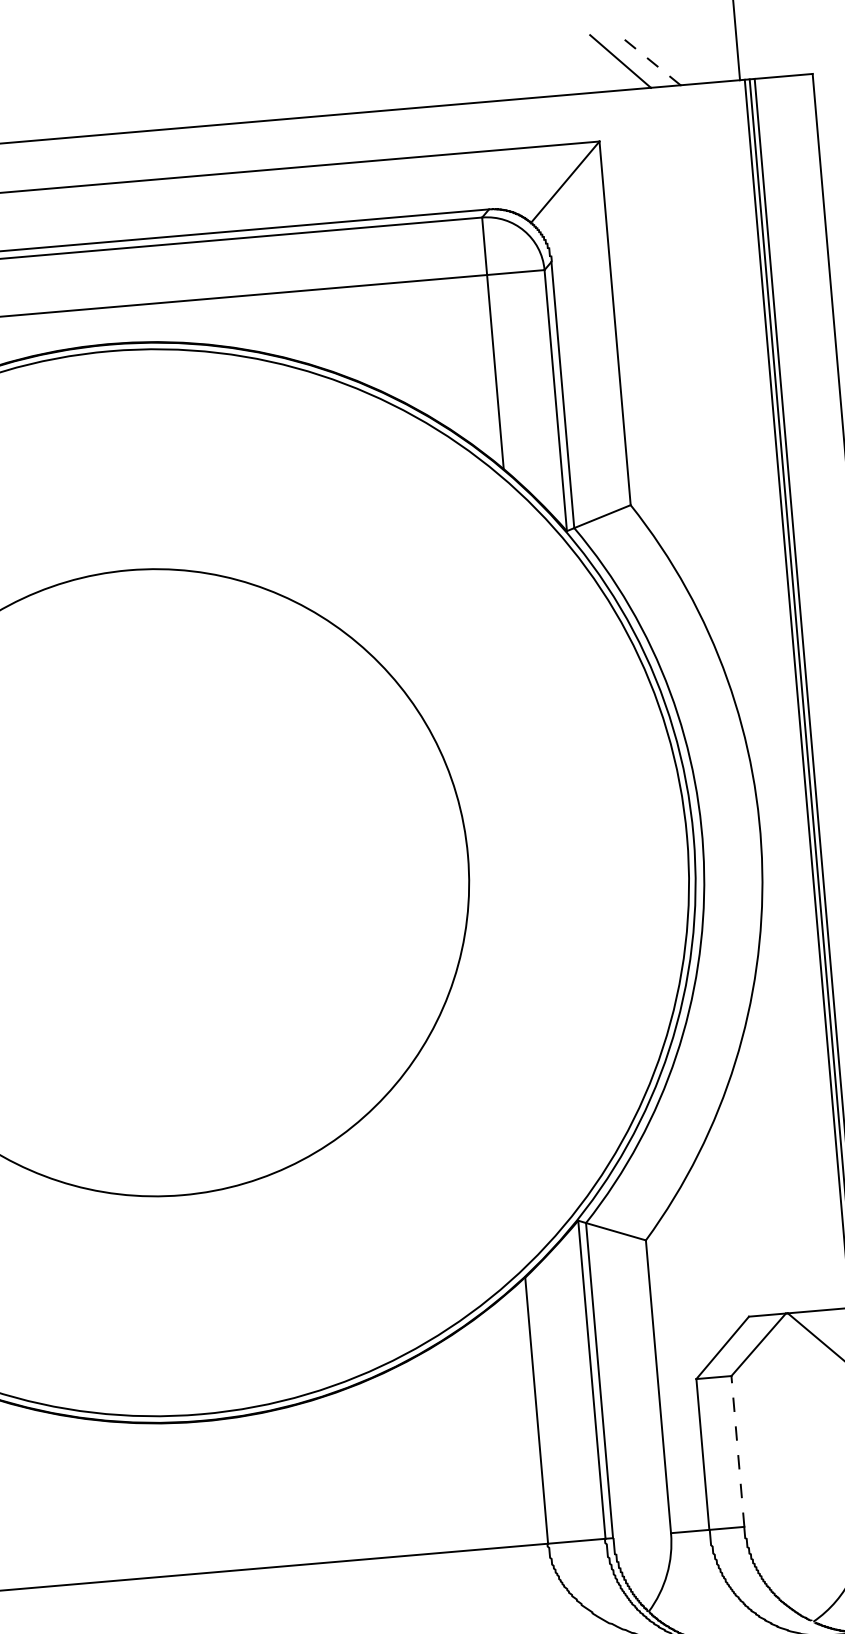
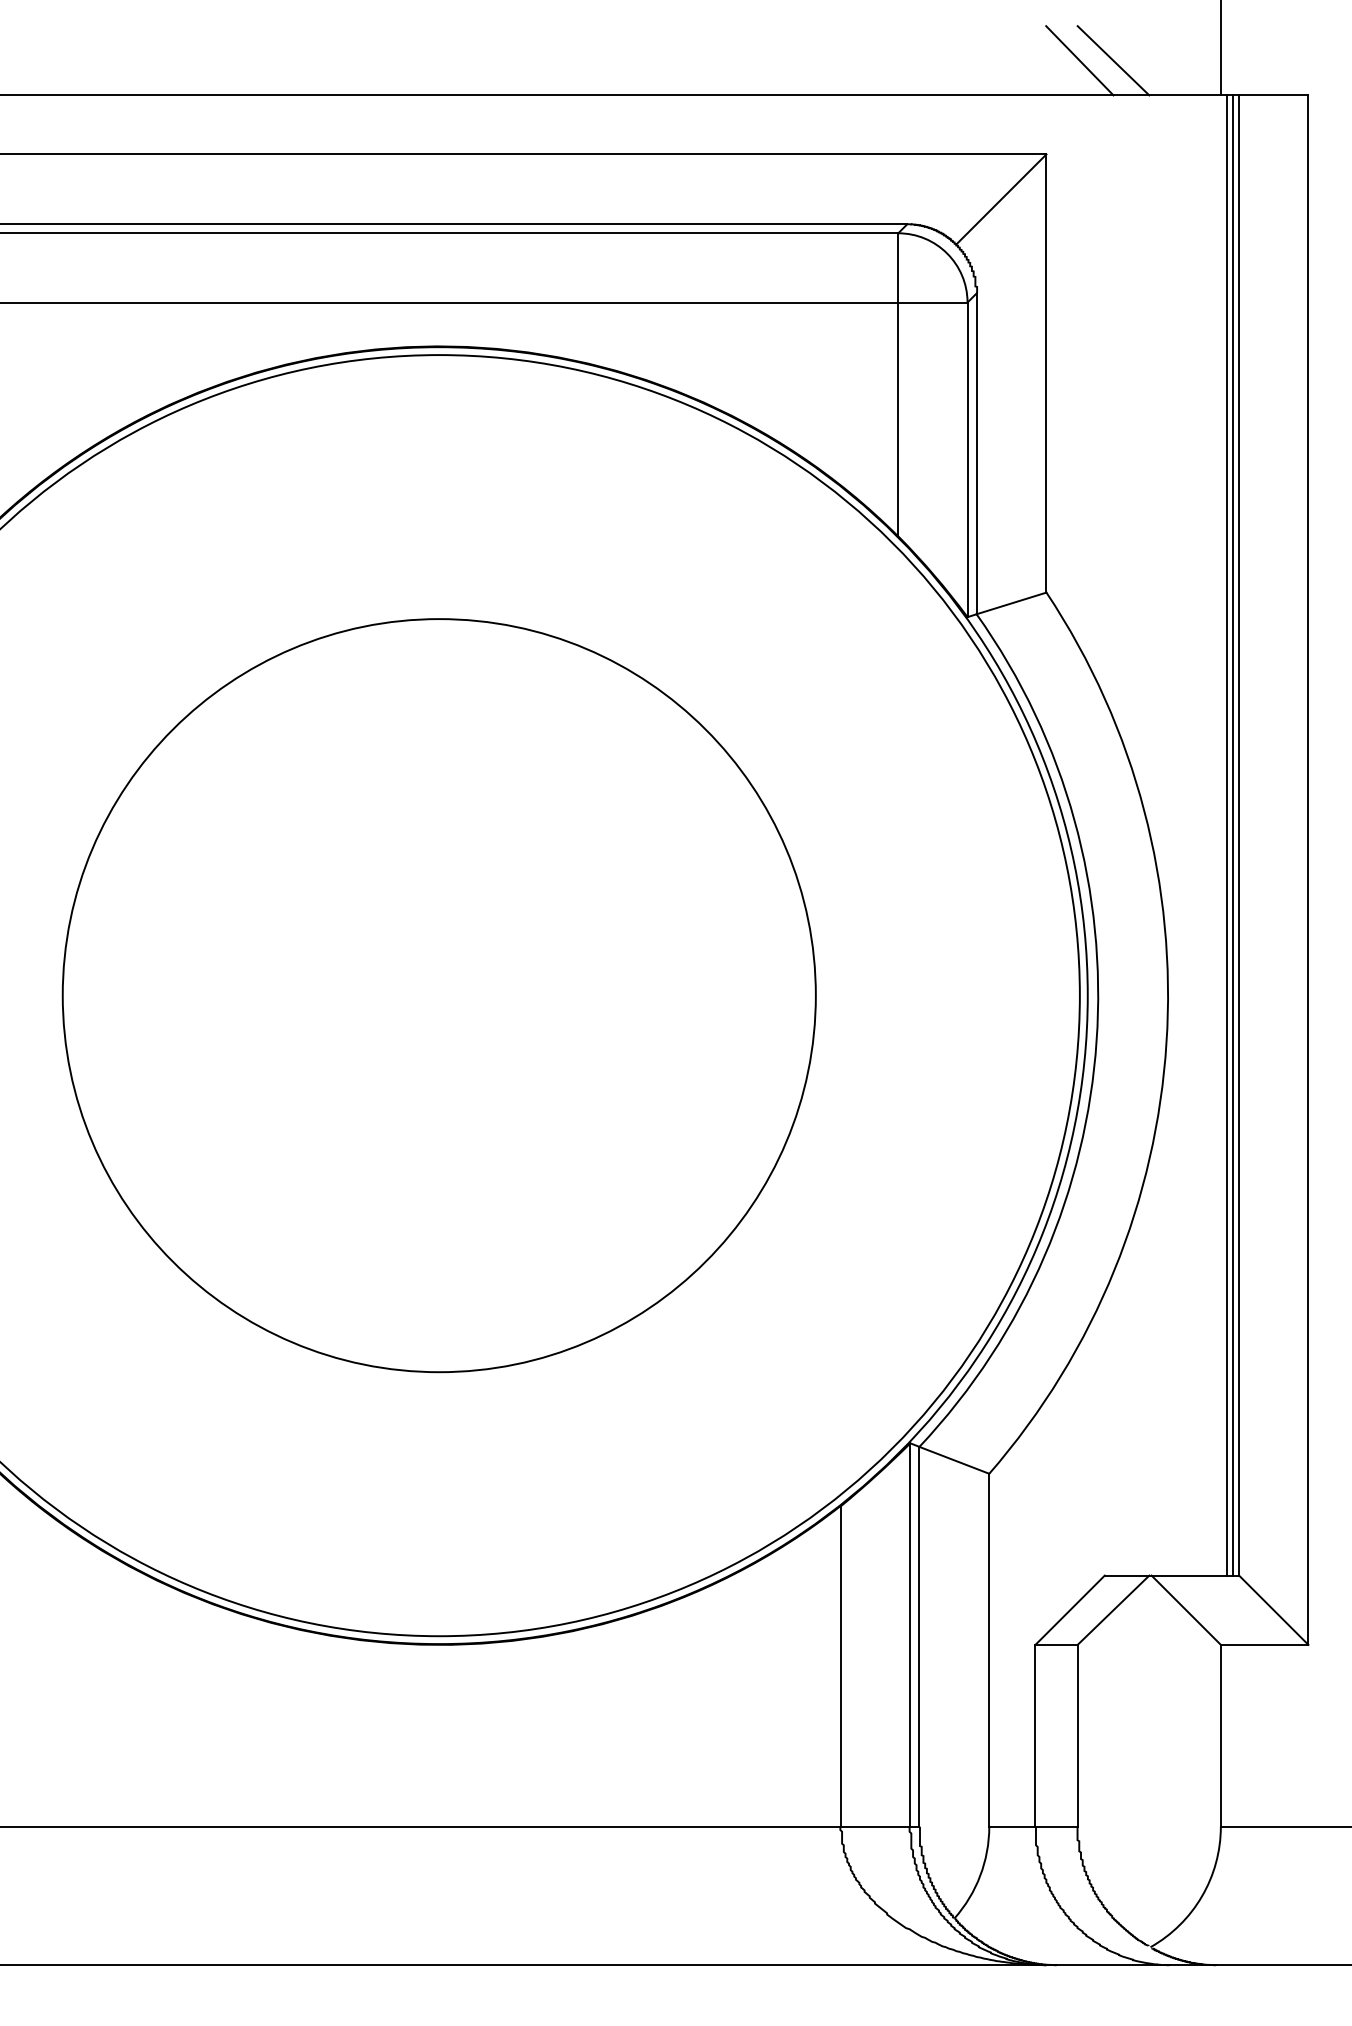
line: (648, 58) -> (1113, 60), dashed -> solid
line: (737, 1451) -> (1077, 1735), dashed -> solid

